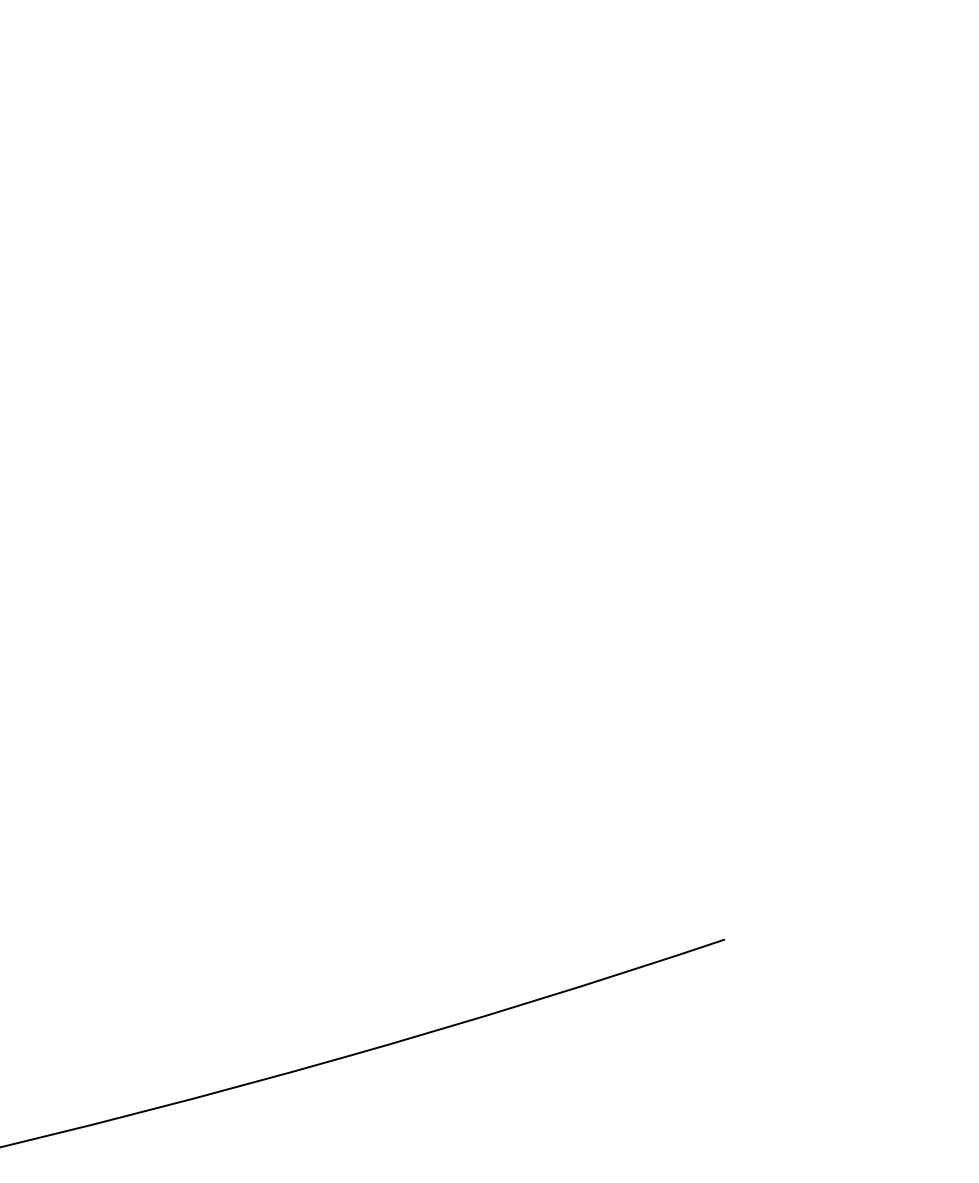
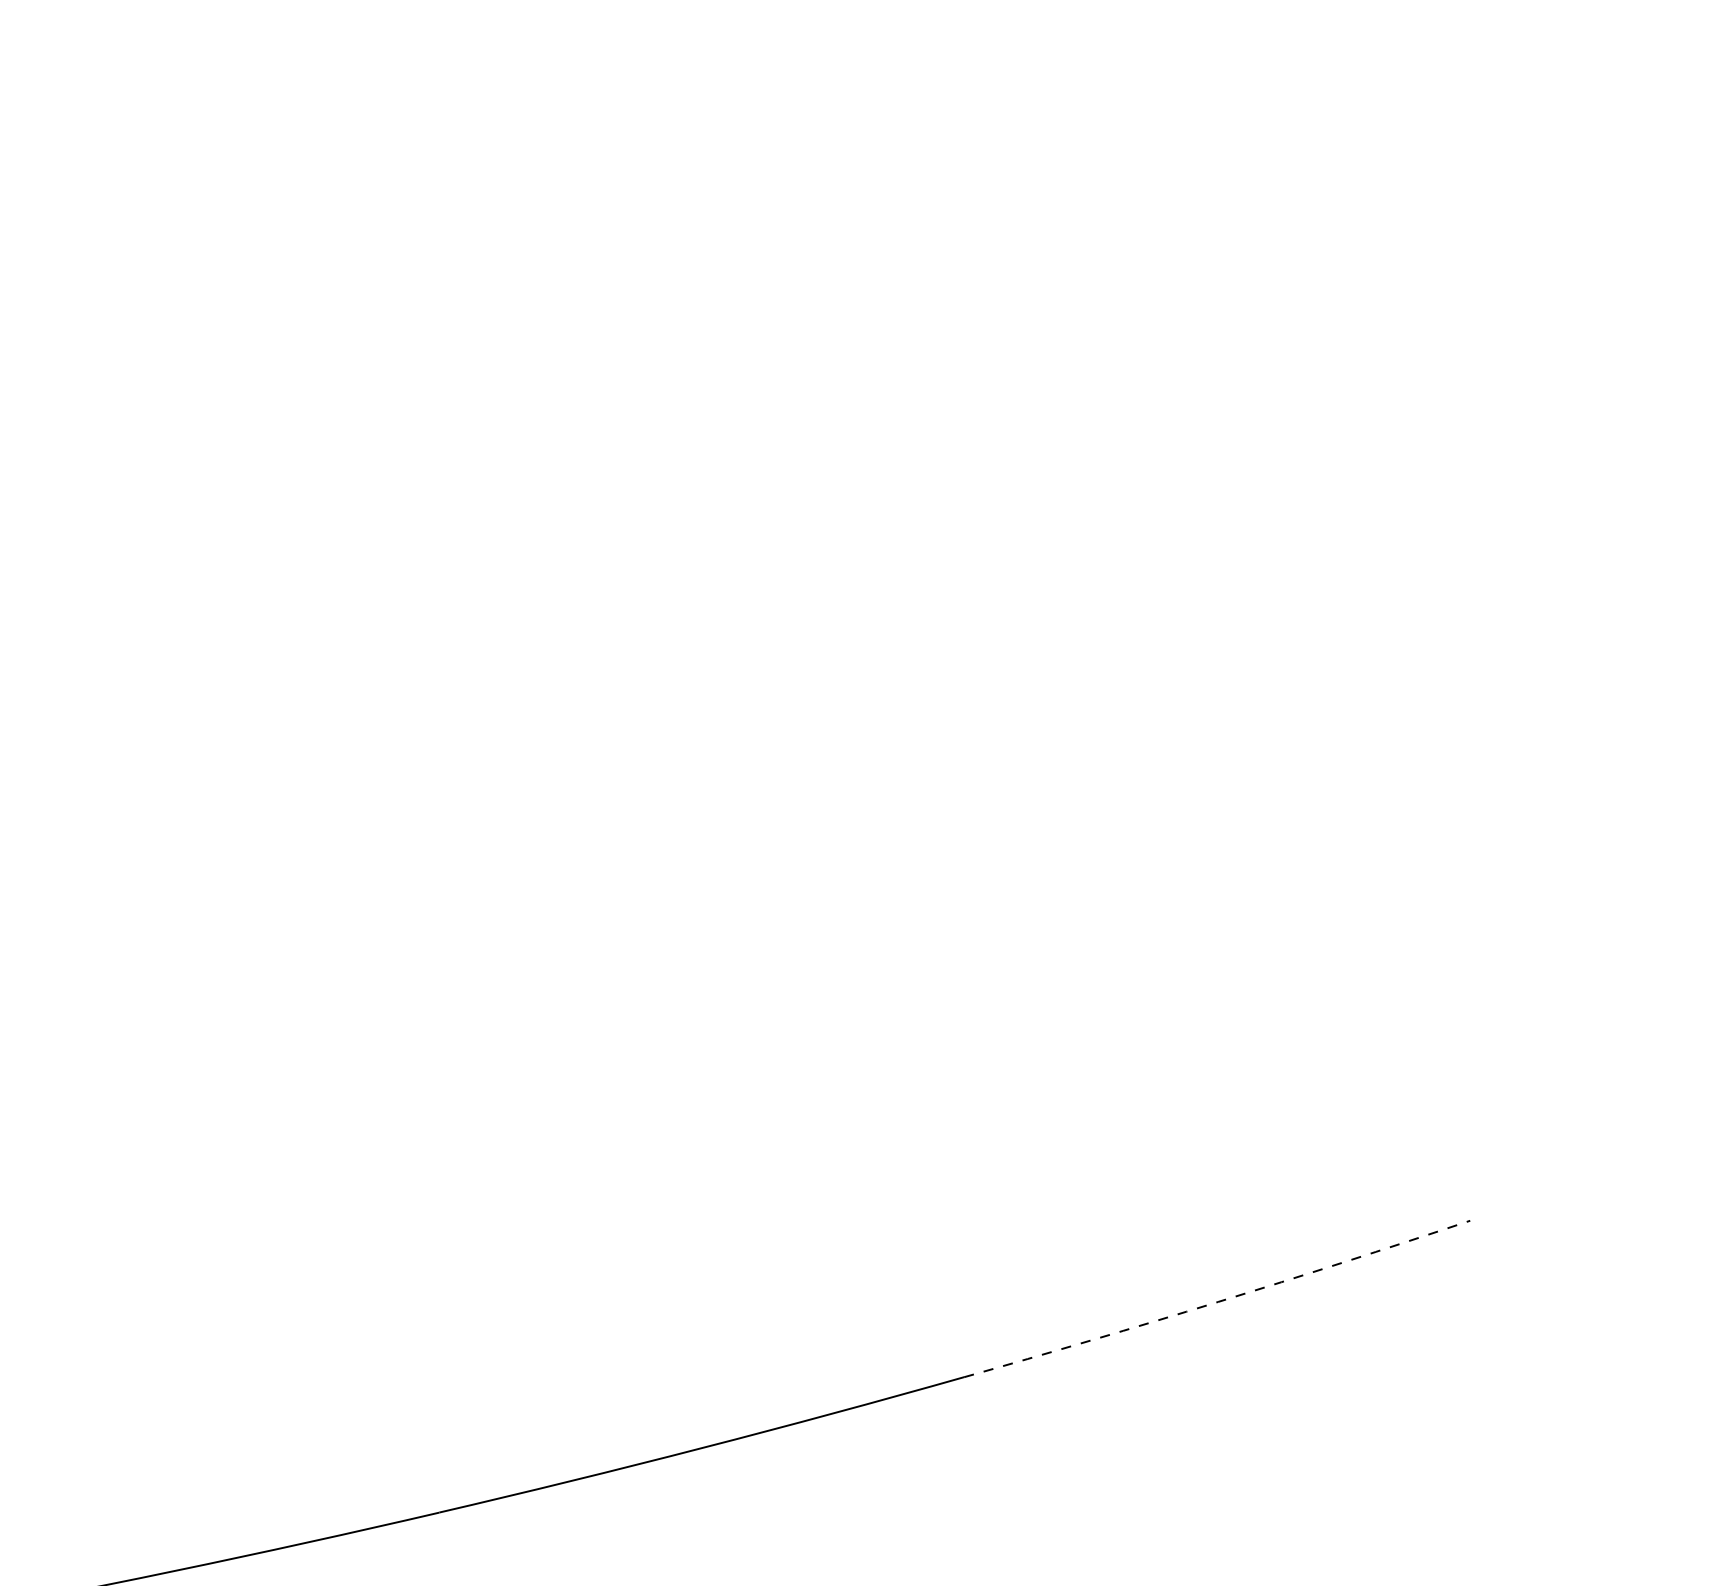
arc: (533, 1000) -> (1218, 1301), solid -> dashed

